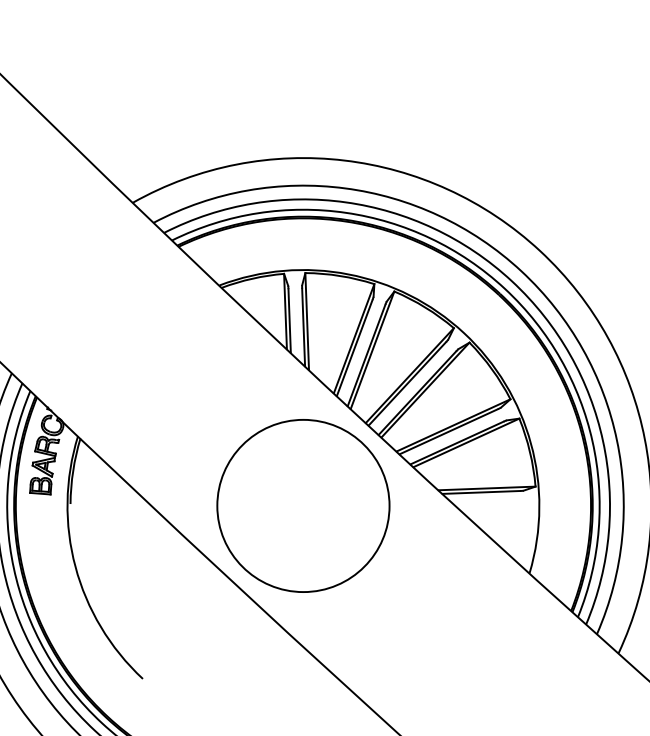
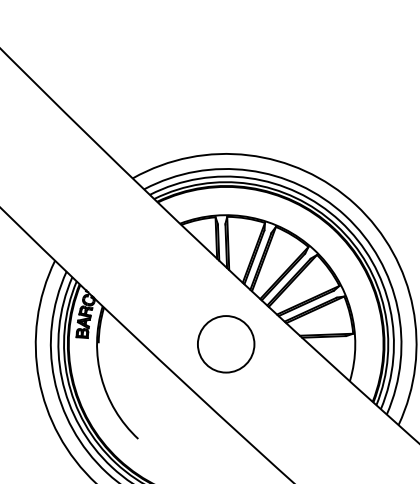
circle: (304, 506) -> (226, 344), size x0.6

